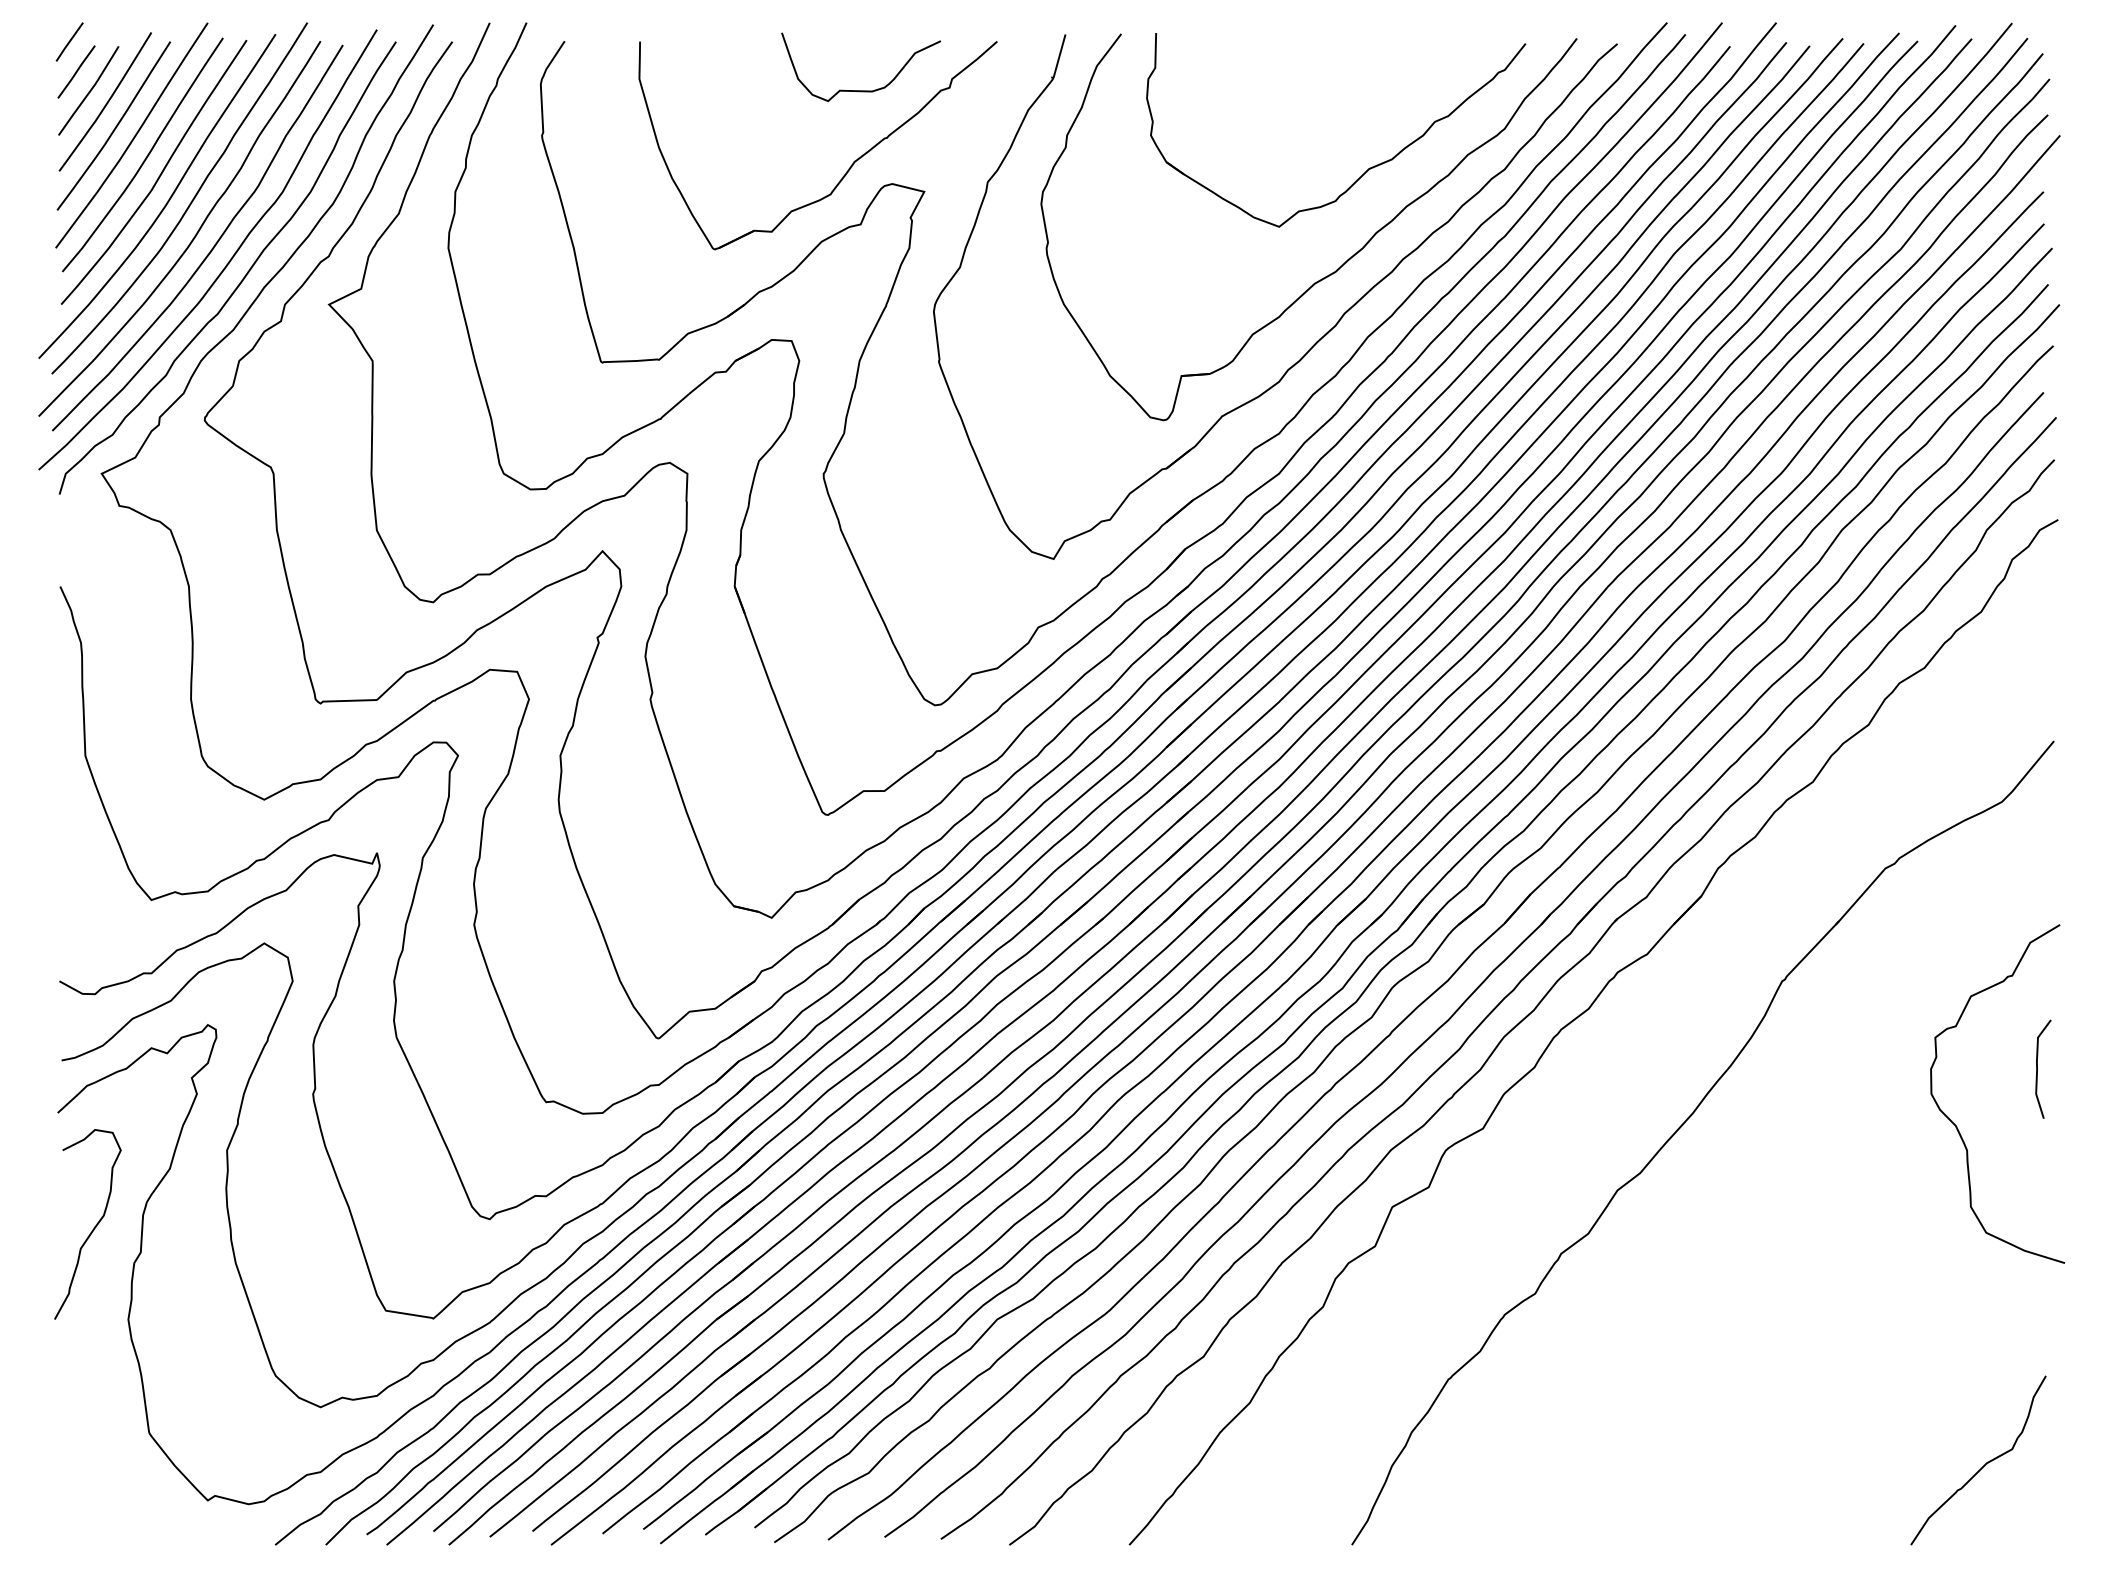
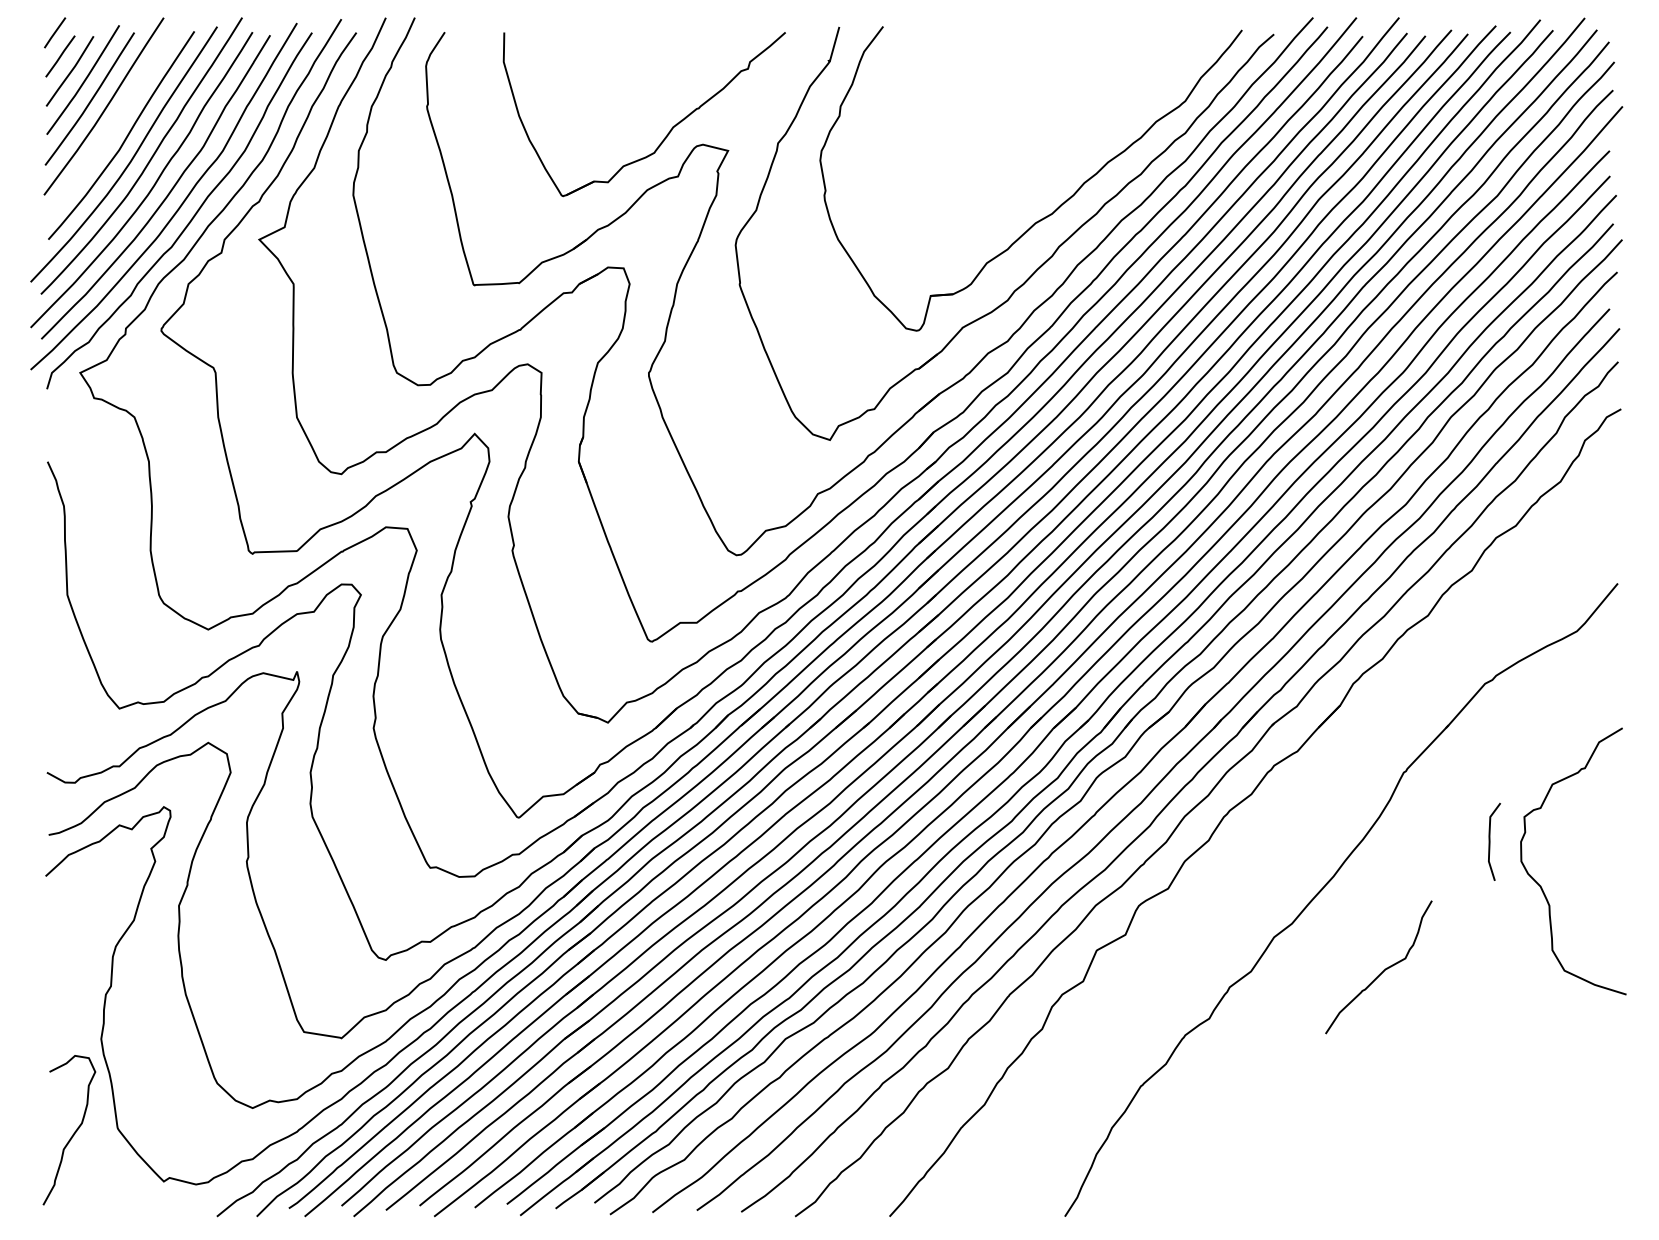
curve: (861, 90) -> (678, 71), removed
curve: (145, 157) -> (114, 123), removed
part: (1369, 167) -> (1078, 131), removed
curve: (2037, 1068) -> (1489, 841), moved
curve: (92, 1229) -> (73, 1134), moved
curve: (1983, 1465) -> (1382, 971), moved

